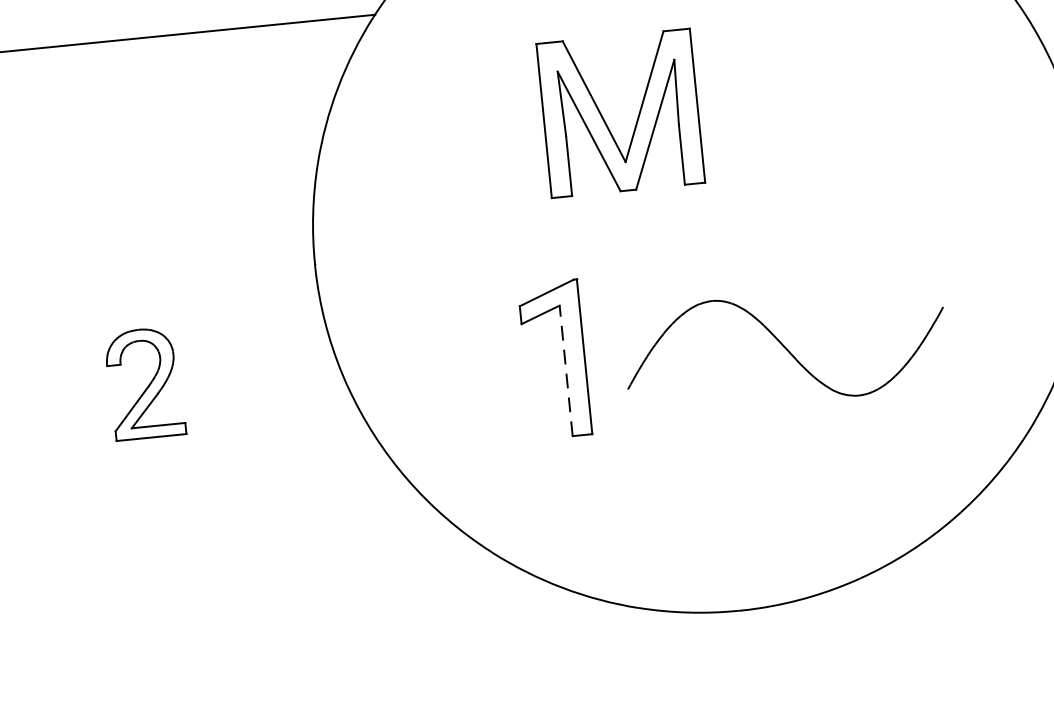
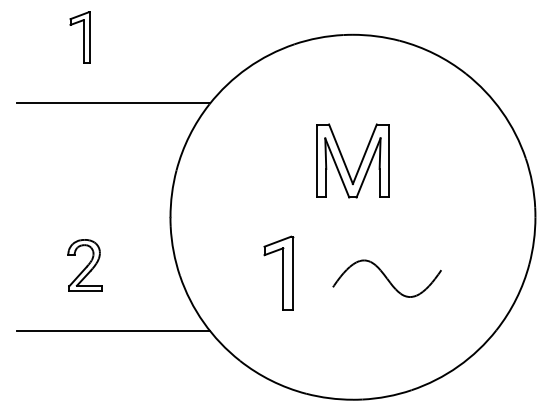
part: (607, 122) -> (346, 164), moved
part: (783, 347) -> (386, 278), size x0.71
line: (566, 371) -> (283, 279), dashed -> solid
line: (218, 517) -> (113, 331), added

